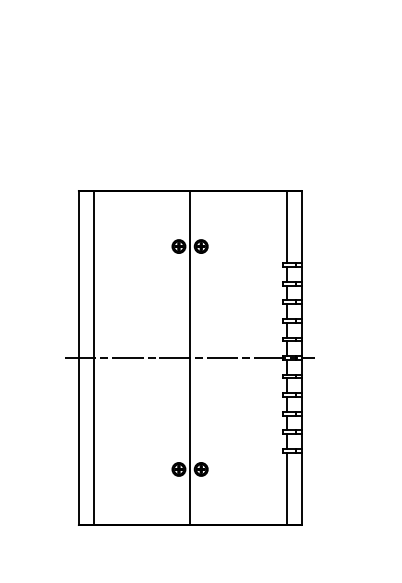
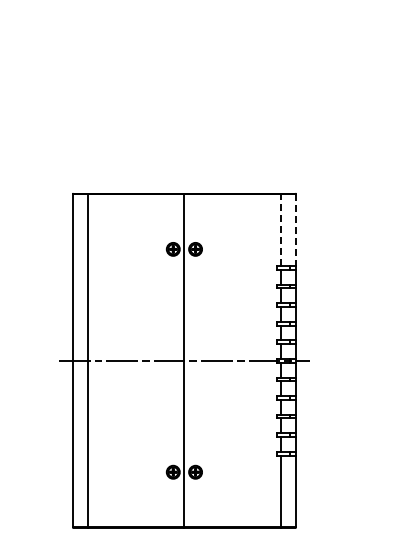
line: (286, 227) -> (280, 230), solid -> dashed
line: (301, 227) -> (295, 230), solid -> dashed

